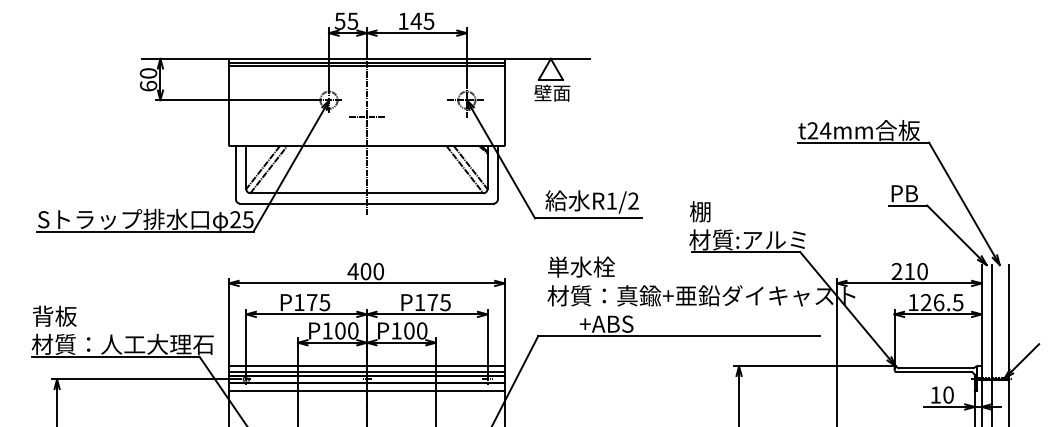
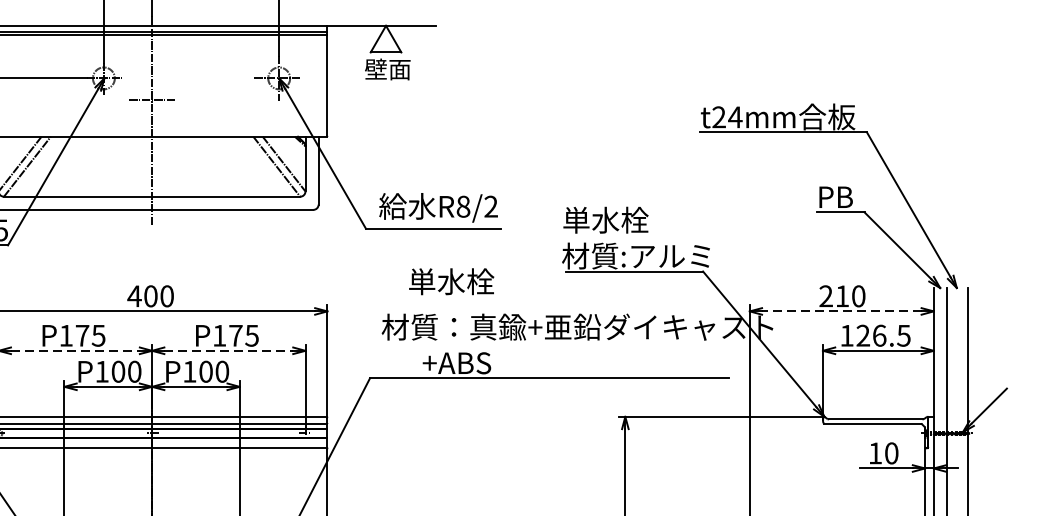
text: (611, 200) -> (463, 205), R1/2 -> R8/2
text: (723, 211) -> (605, 219), 棚 -> 単水栓
text: (581, 266) -> (451, 280), moved
line: (909, 283) -> (842, 311), solid -> dashed
line: (306, 314) -> (75, 350), solid -> dashed
line: (427, 314) -> (229, 350), solid -> dashed

